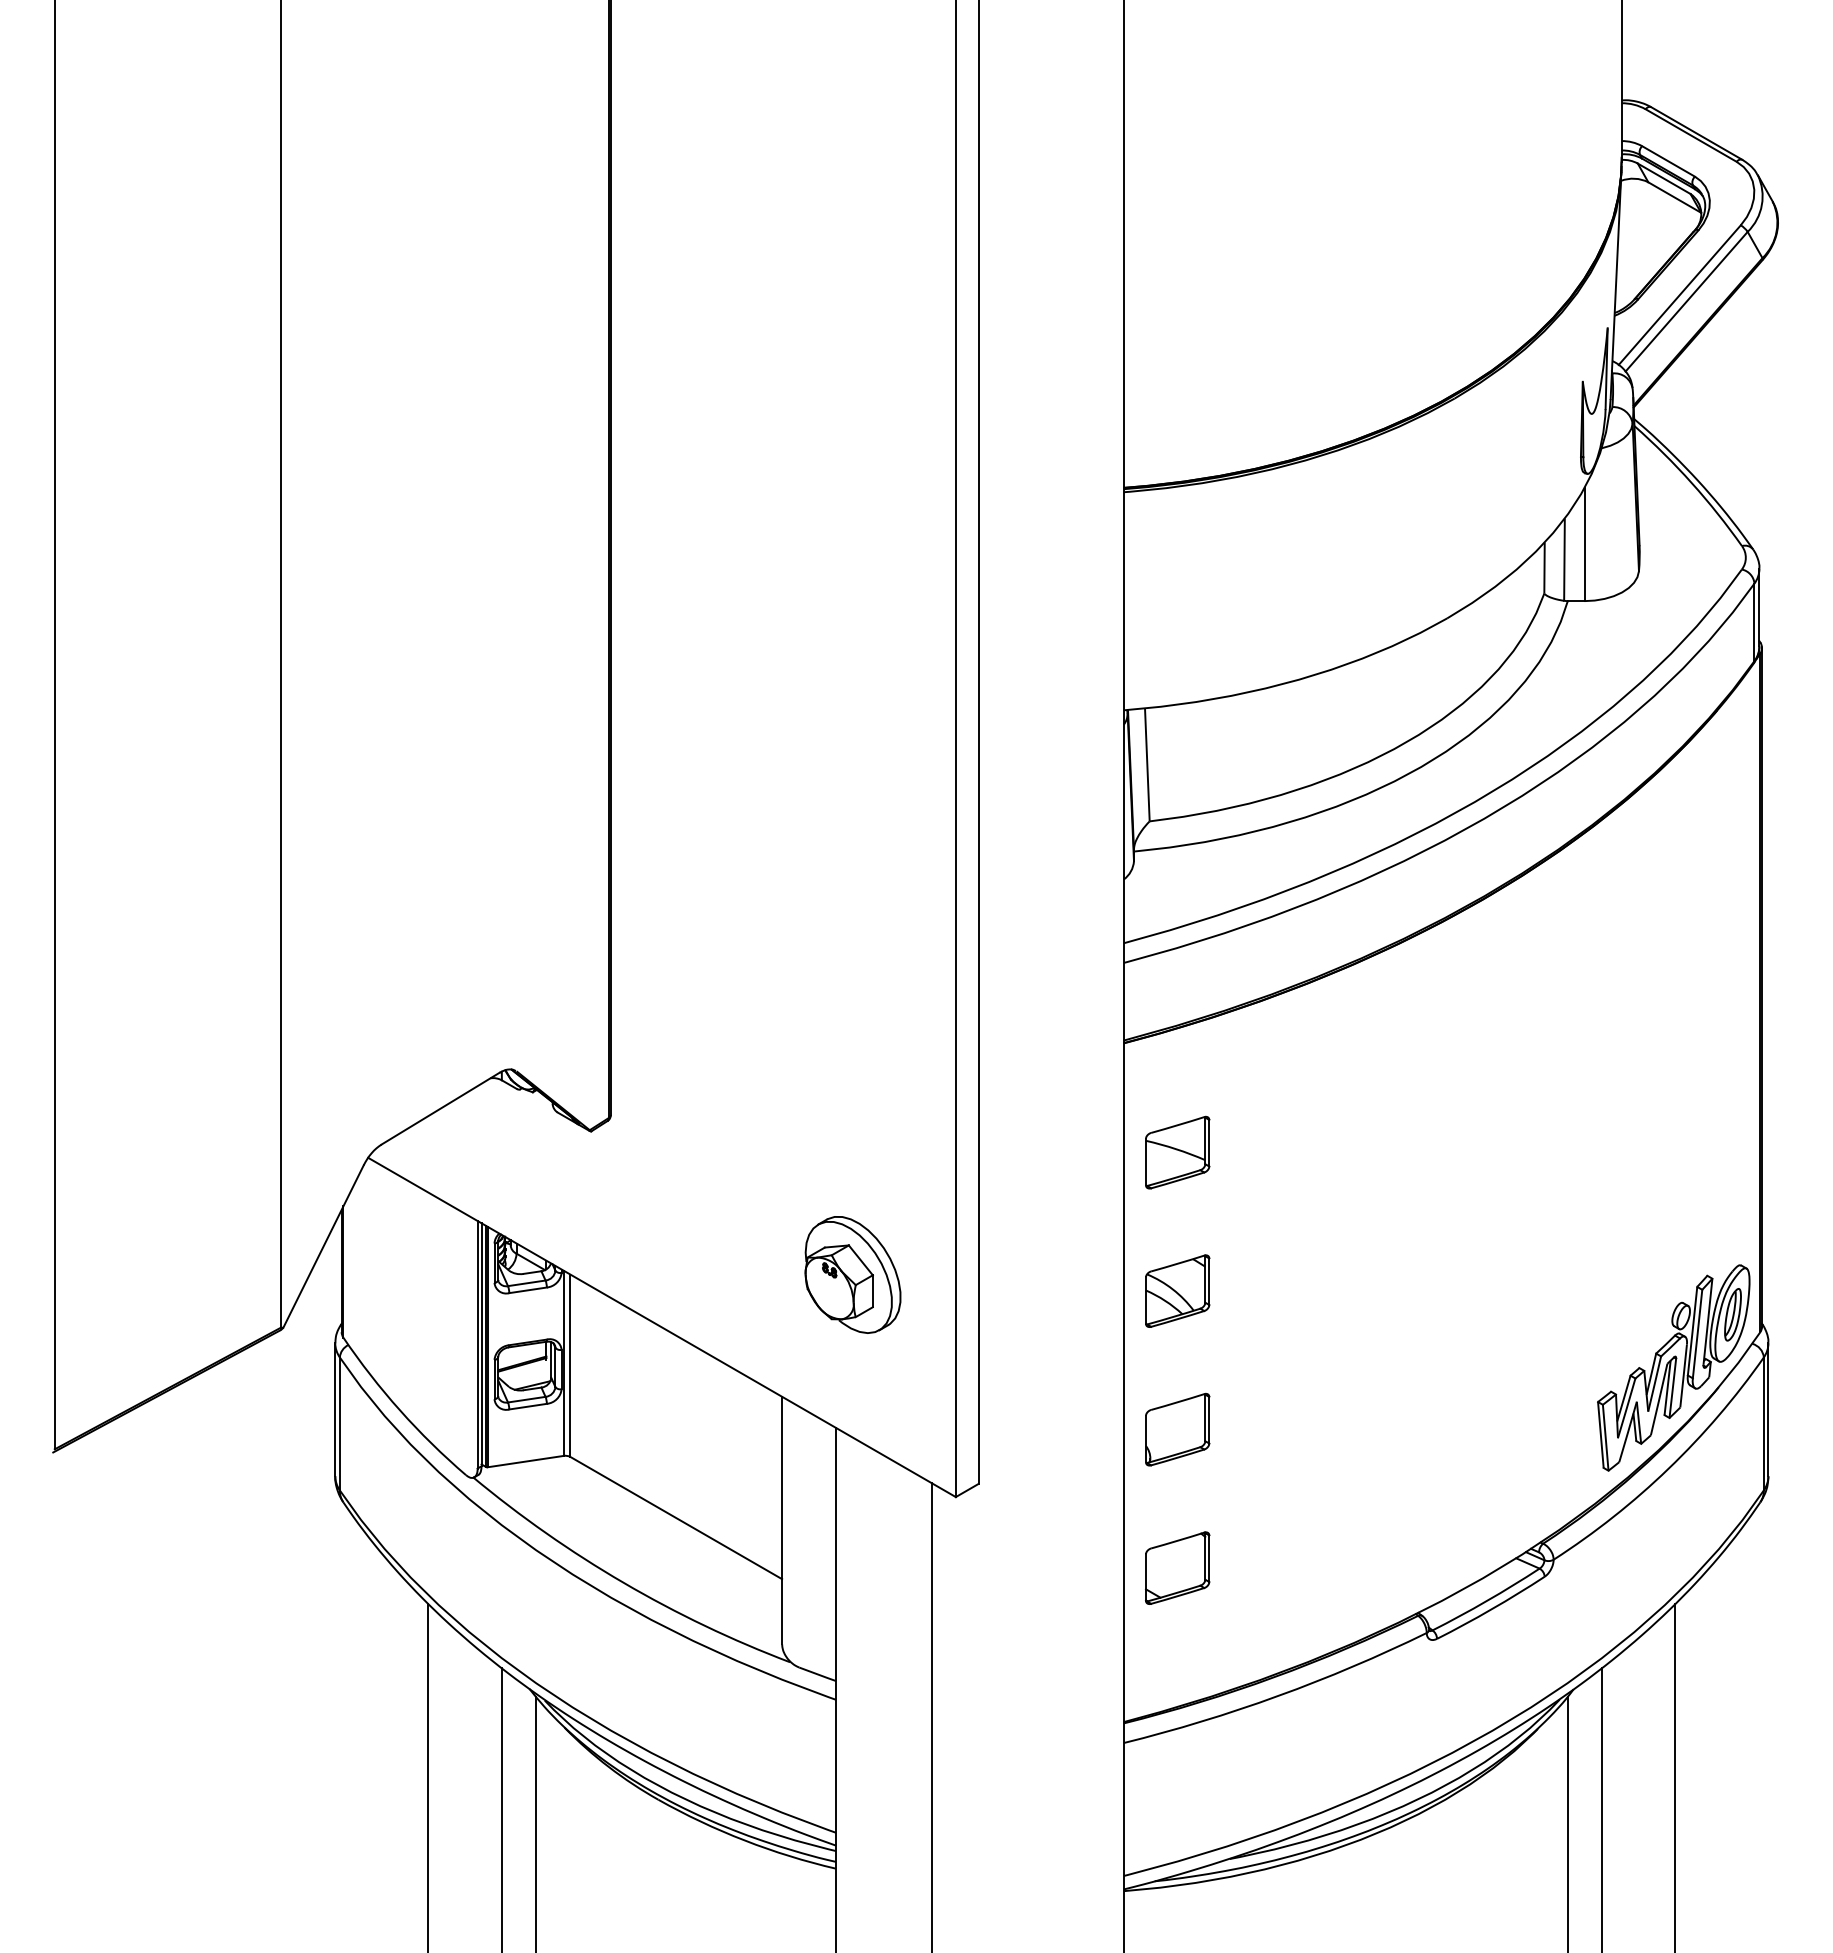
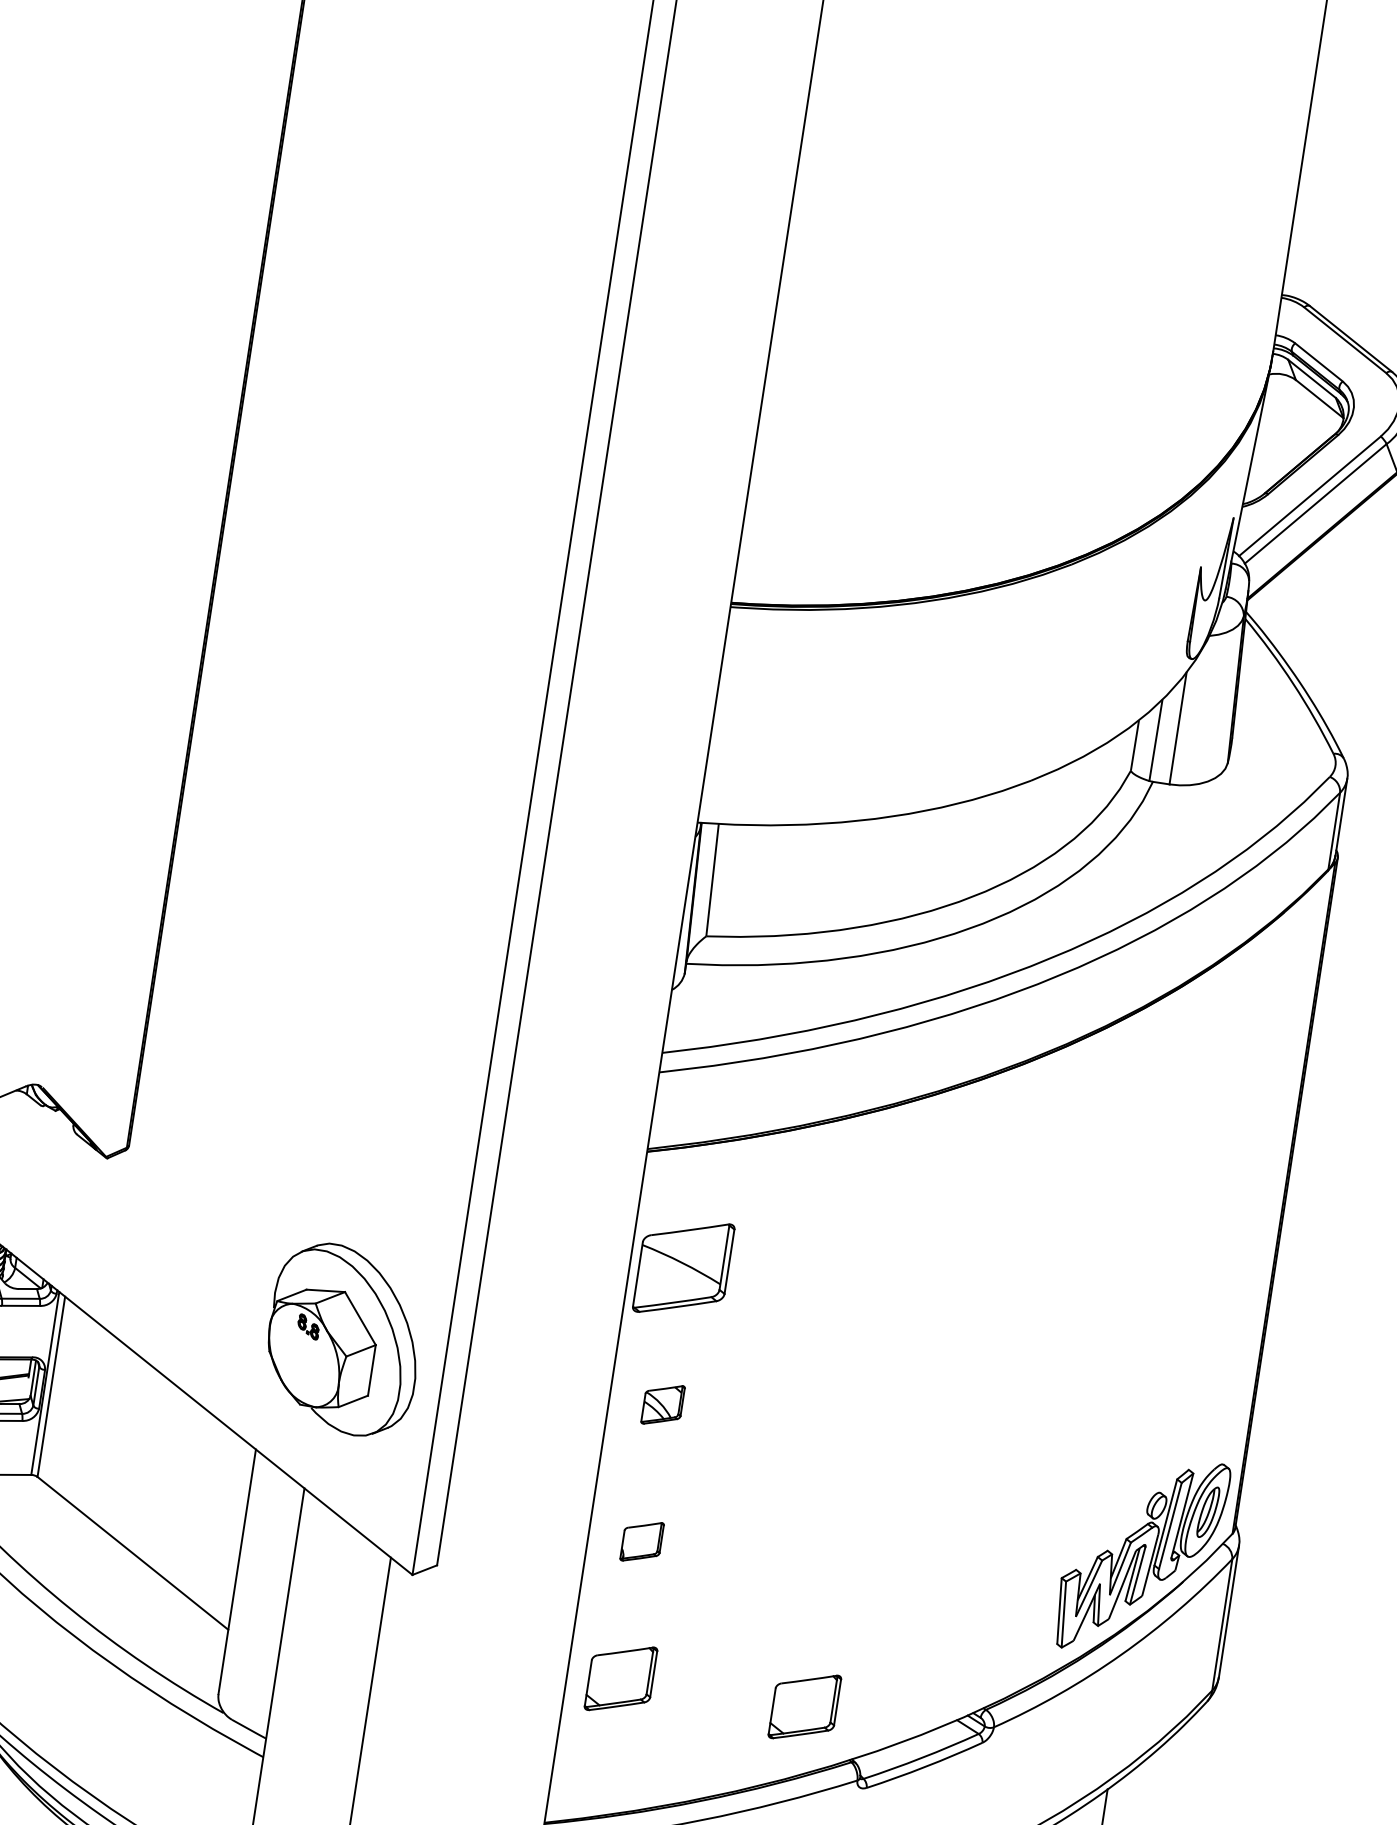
part: (1177, 1152) -> (683, 1267), size x1.4
part: (852, 1274) -> (344, 1339), size x1.6
part: (1177, 1290) -> (662, 1404), size x0.6
part: (1177, 1429) -> (641, 1541), size x0.6
part: (1363, 1567) -> (804, 1706), added

